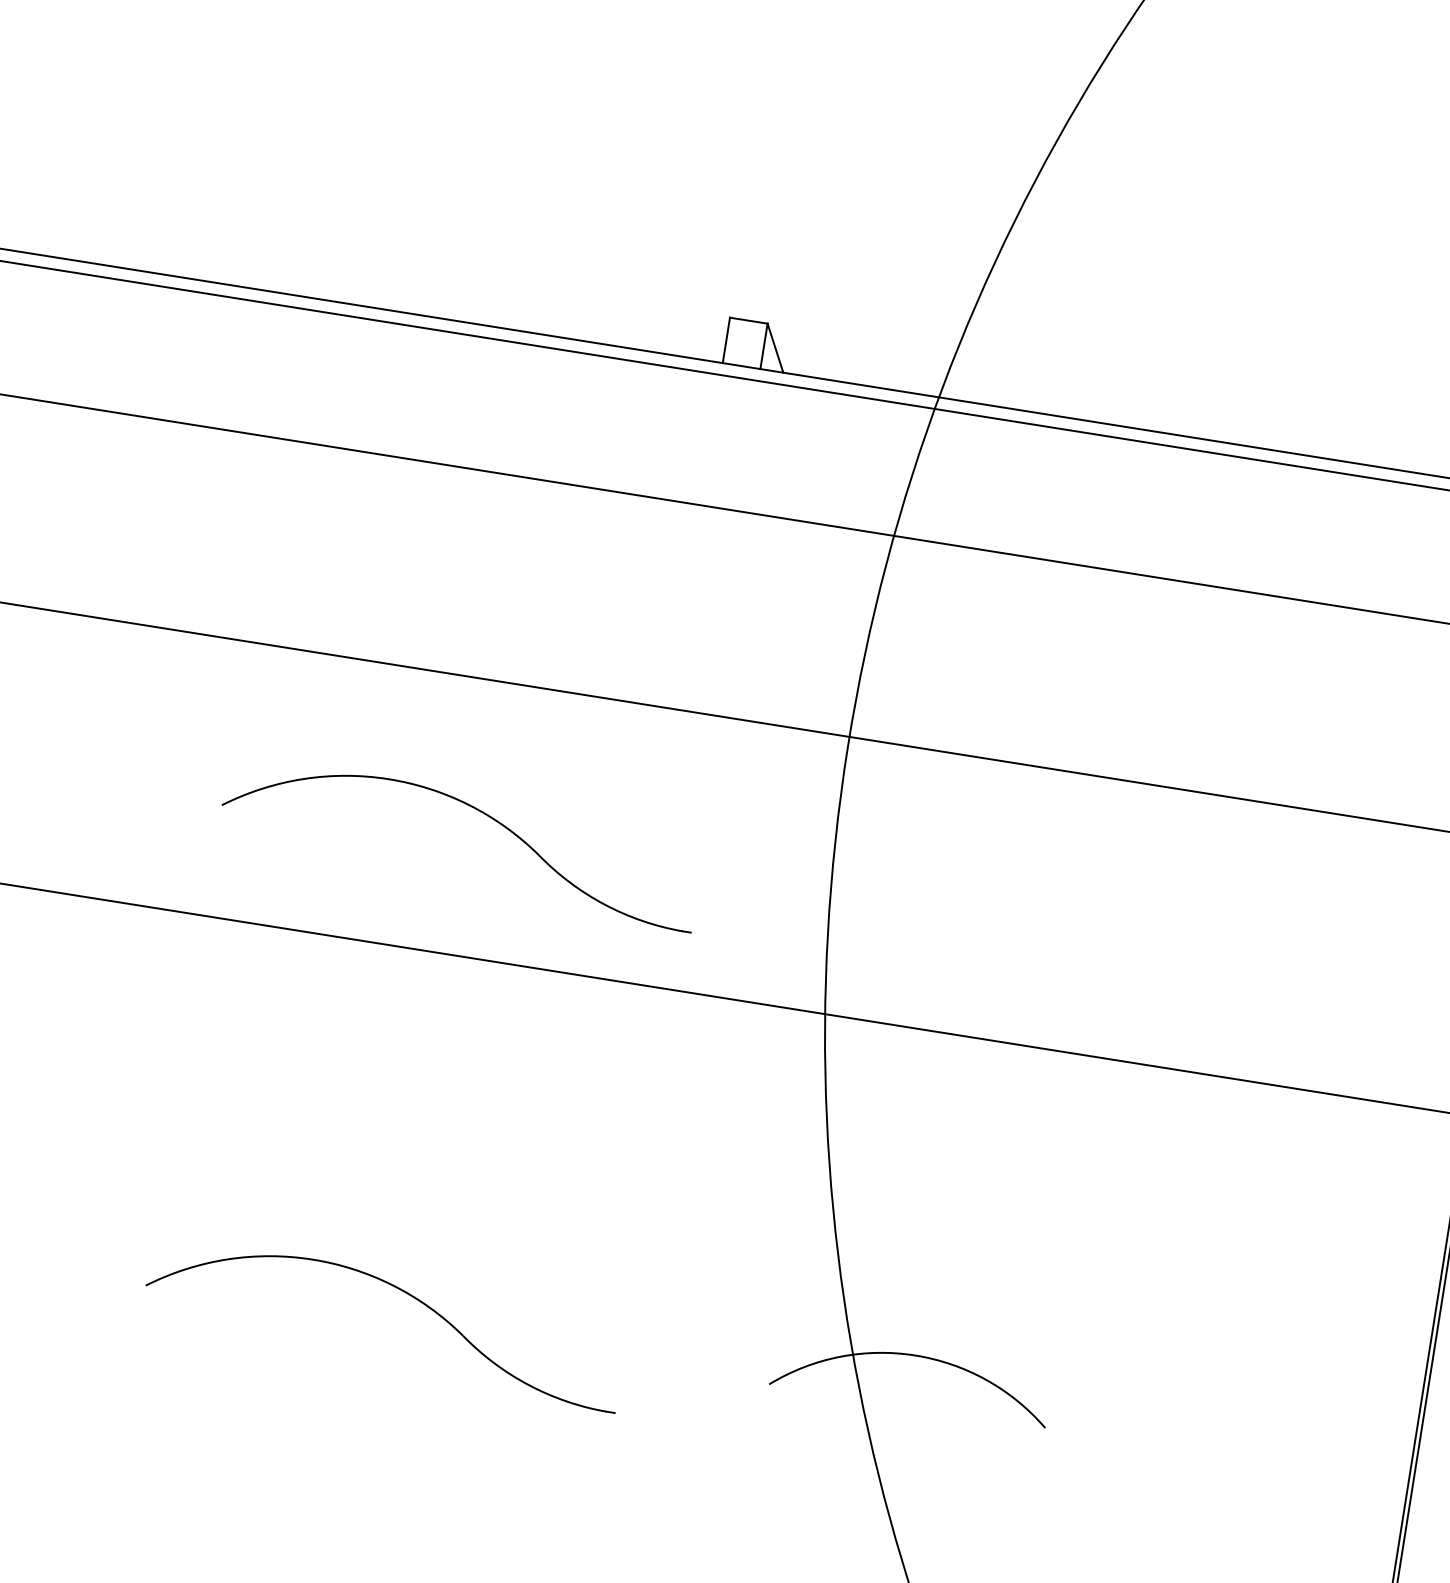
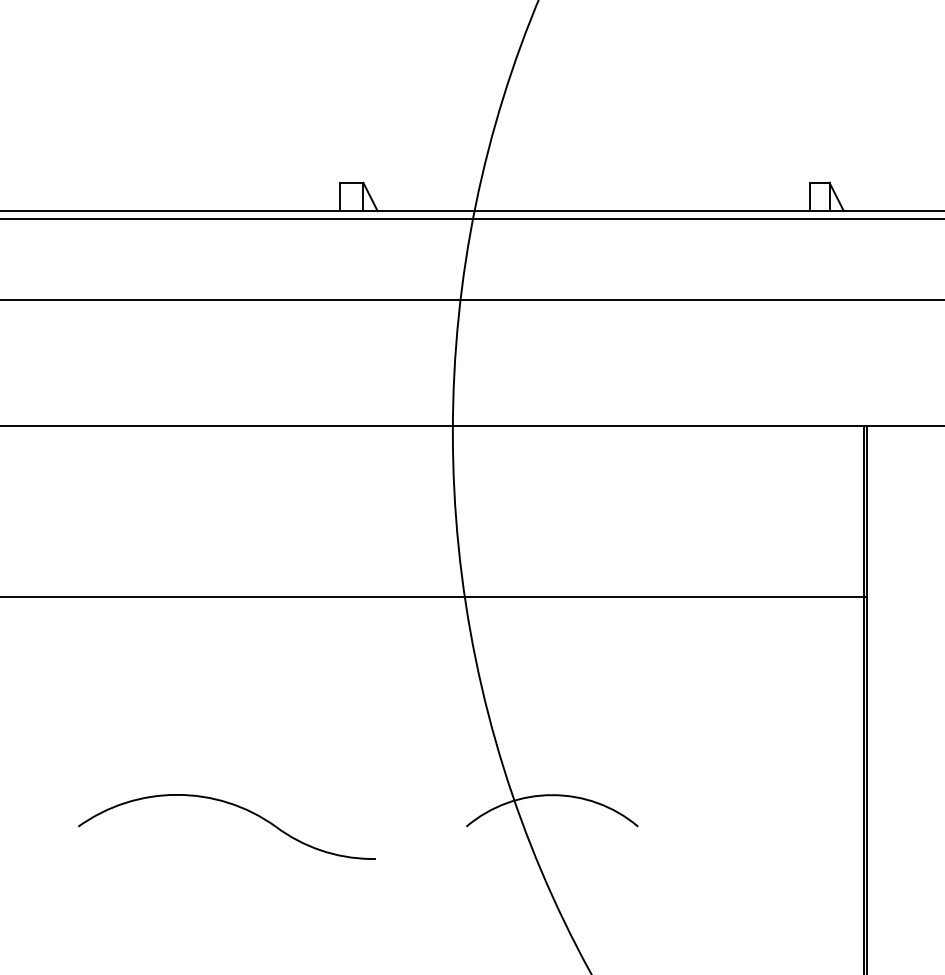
part: (474, 810) -> (232, 506), removed

